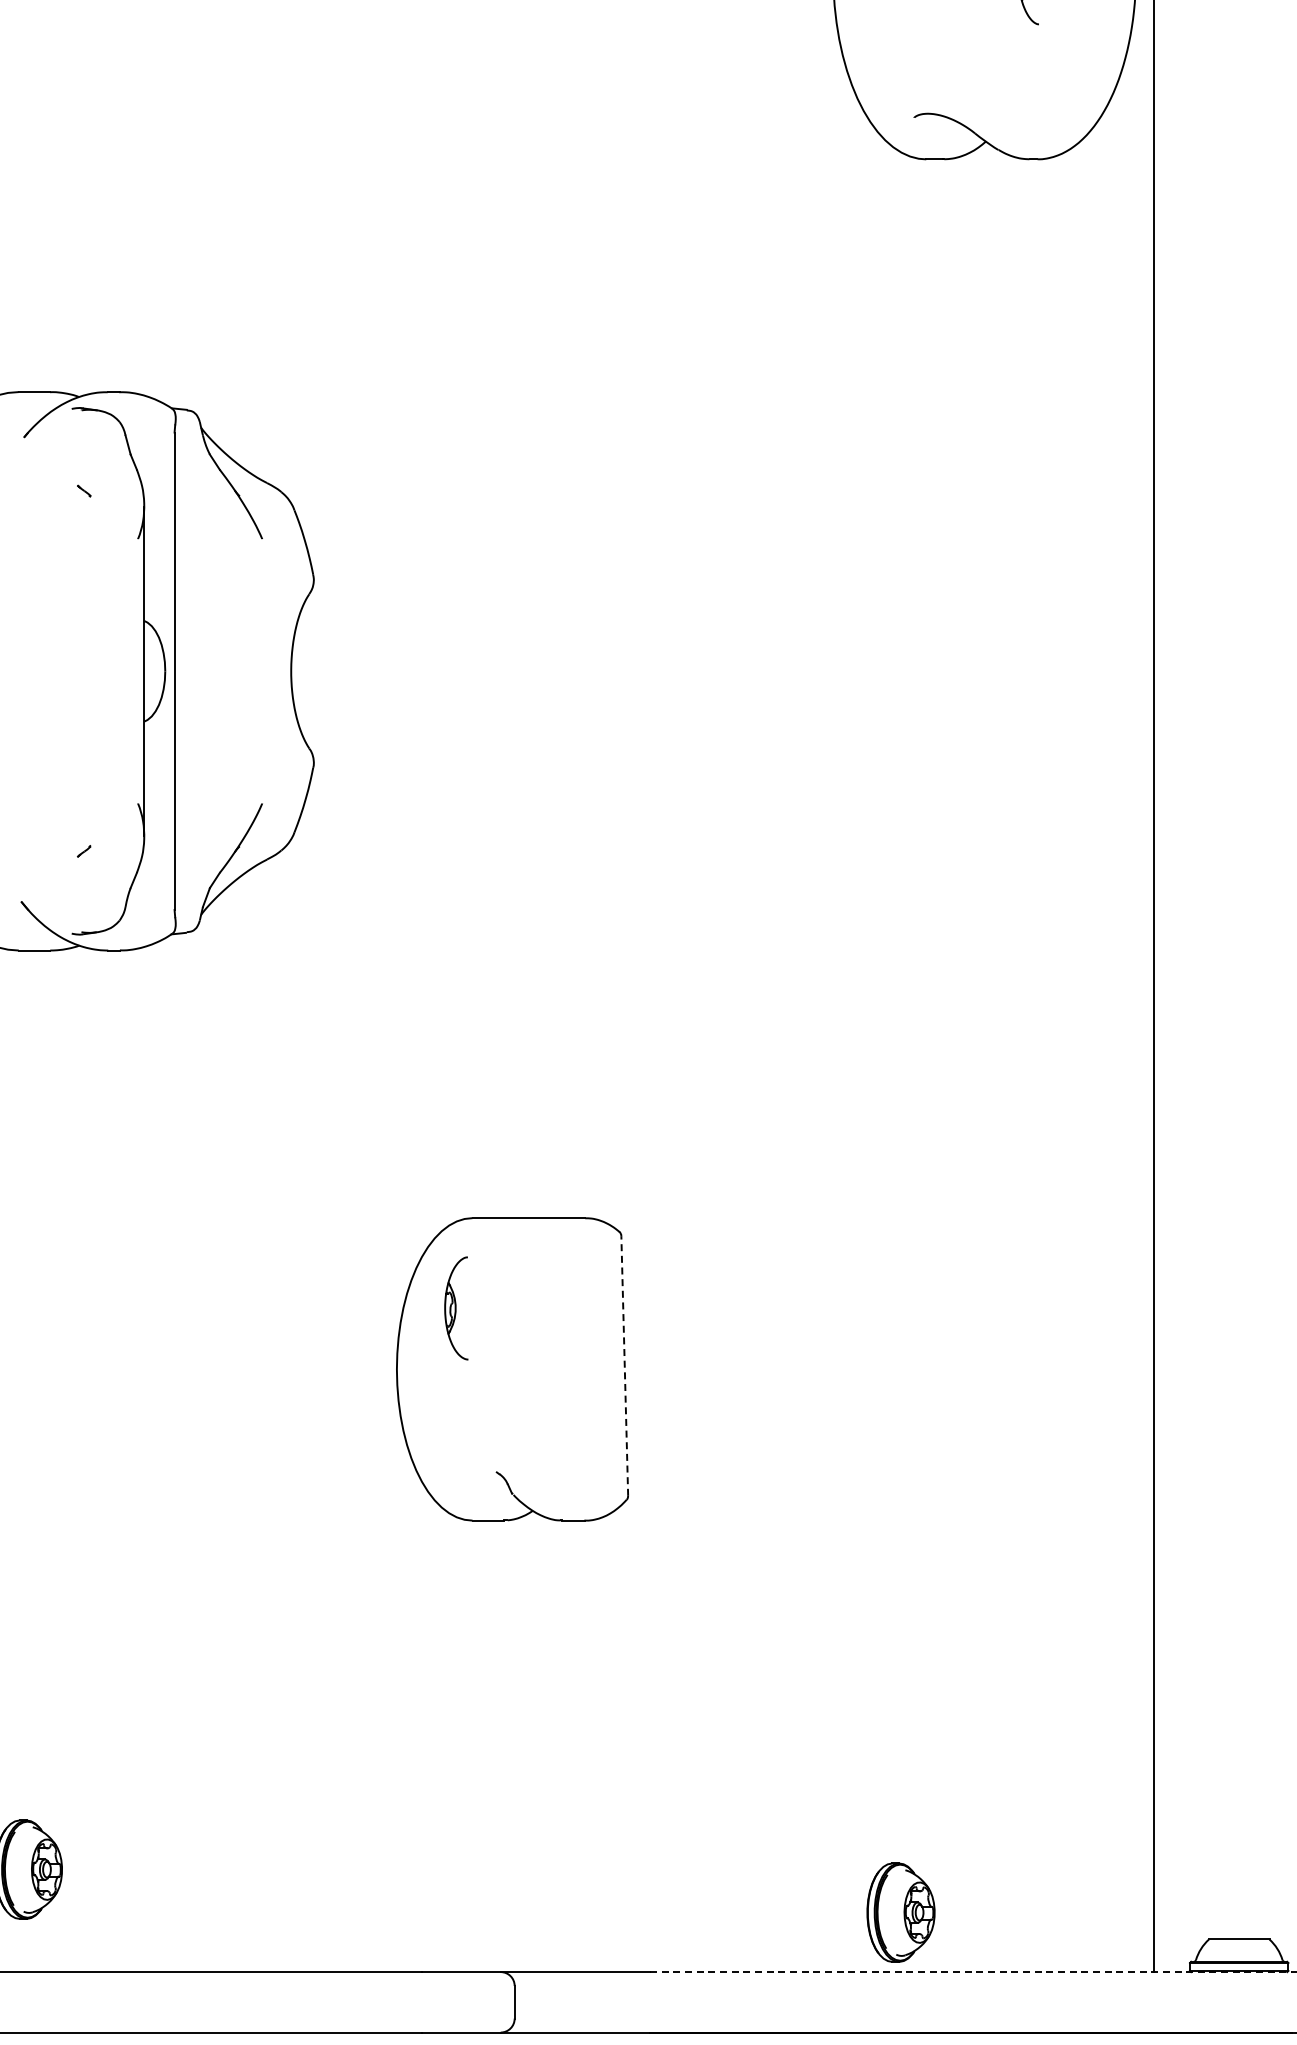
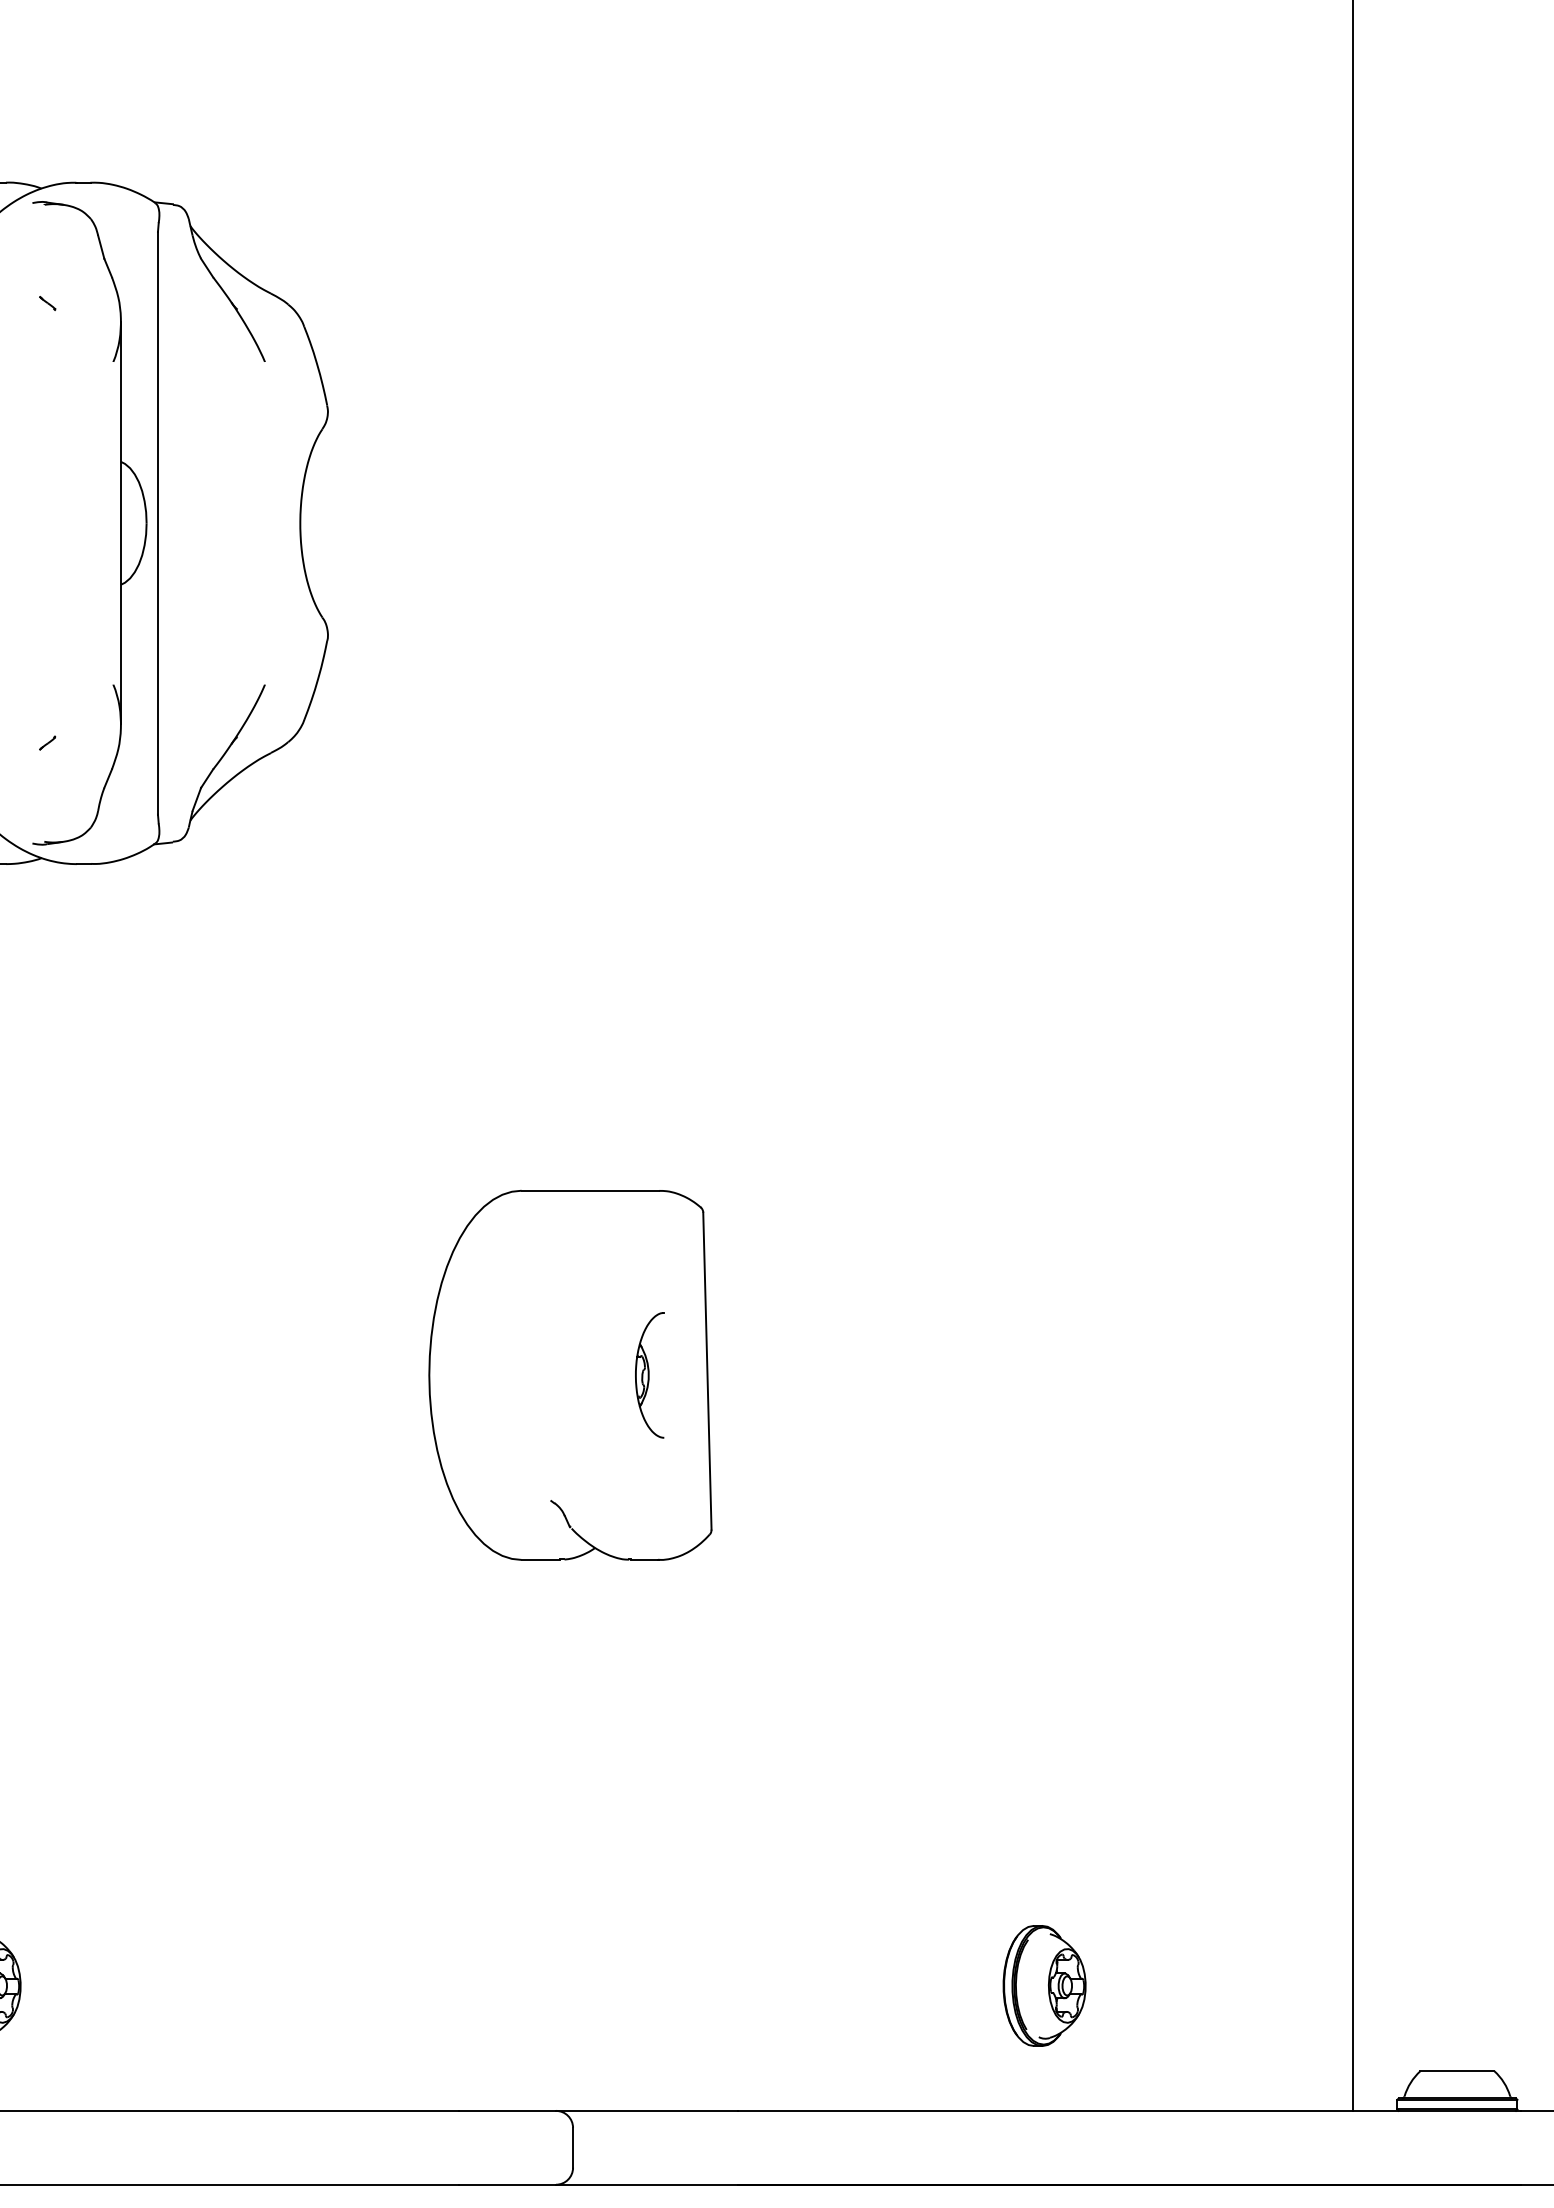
part: (456, 1308) -> (649, 1375), moved
line: (624, 1365) -> (707, 1370), dashed -> solid
part: (900, 1912) -> (1043, 1985), moved
line: (970, 1972) -> (1129, 2111), dashed -> solid

